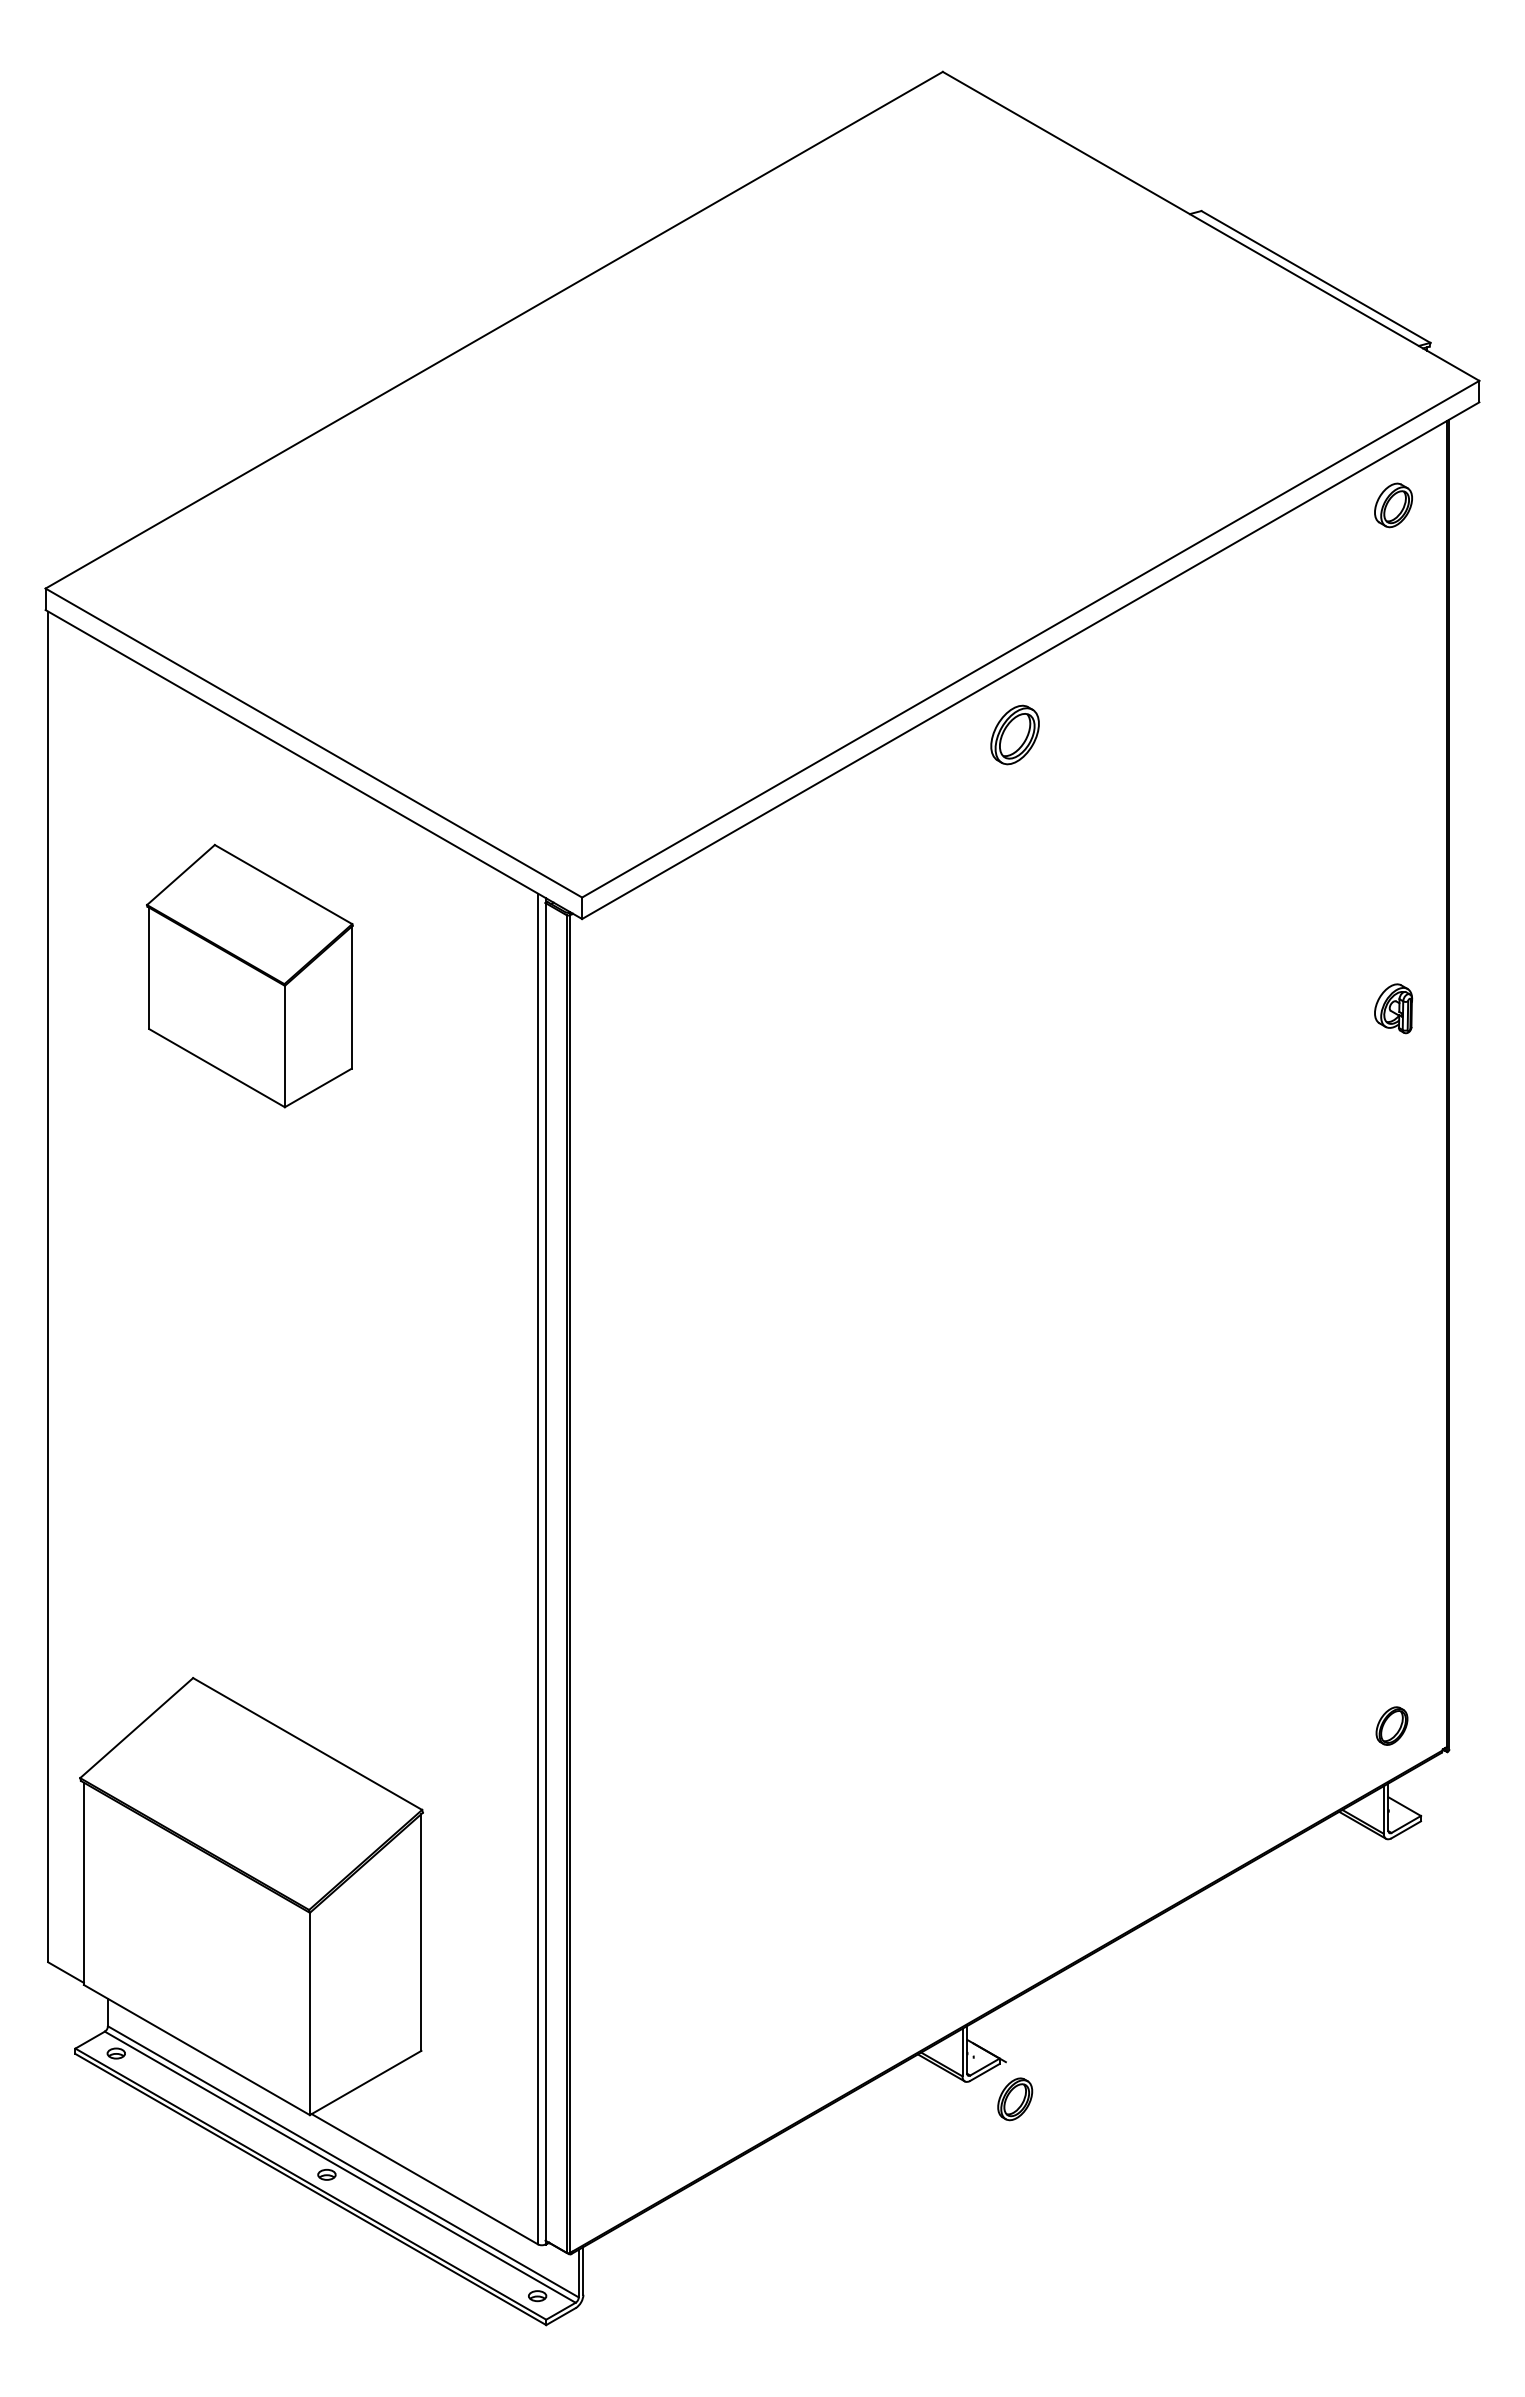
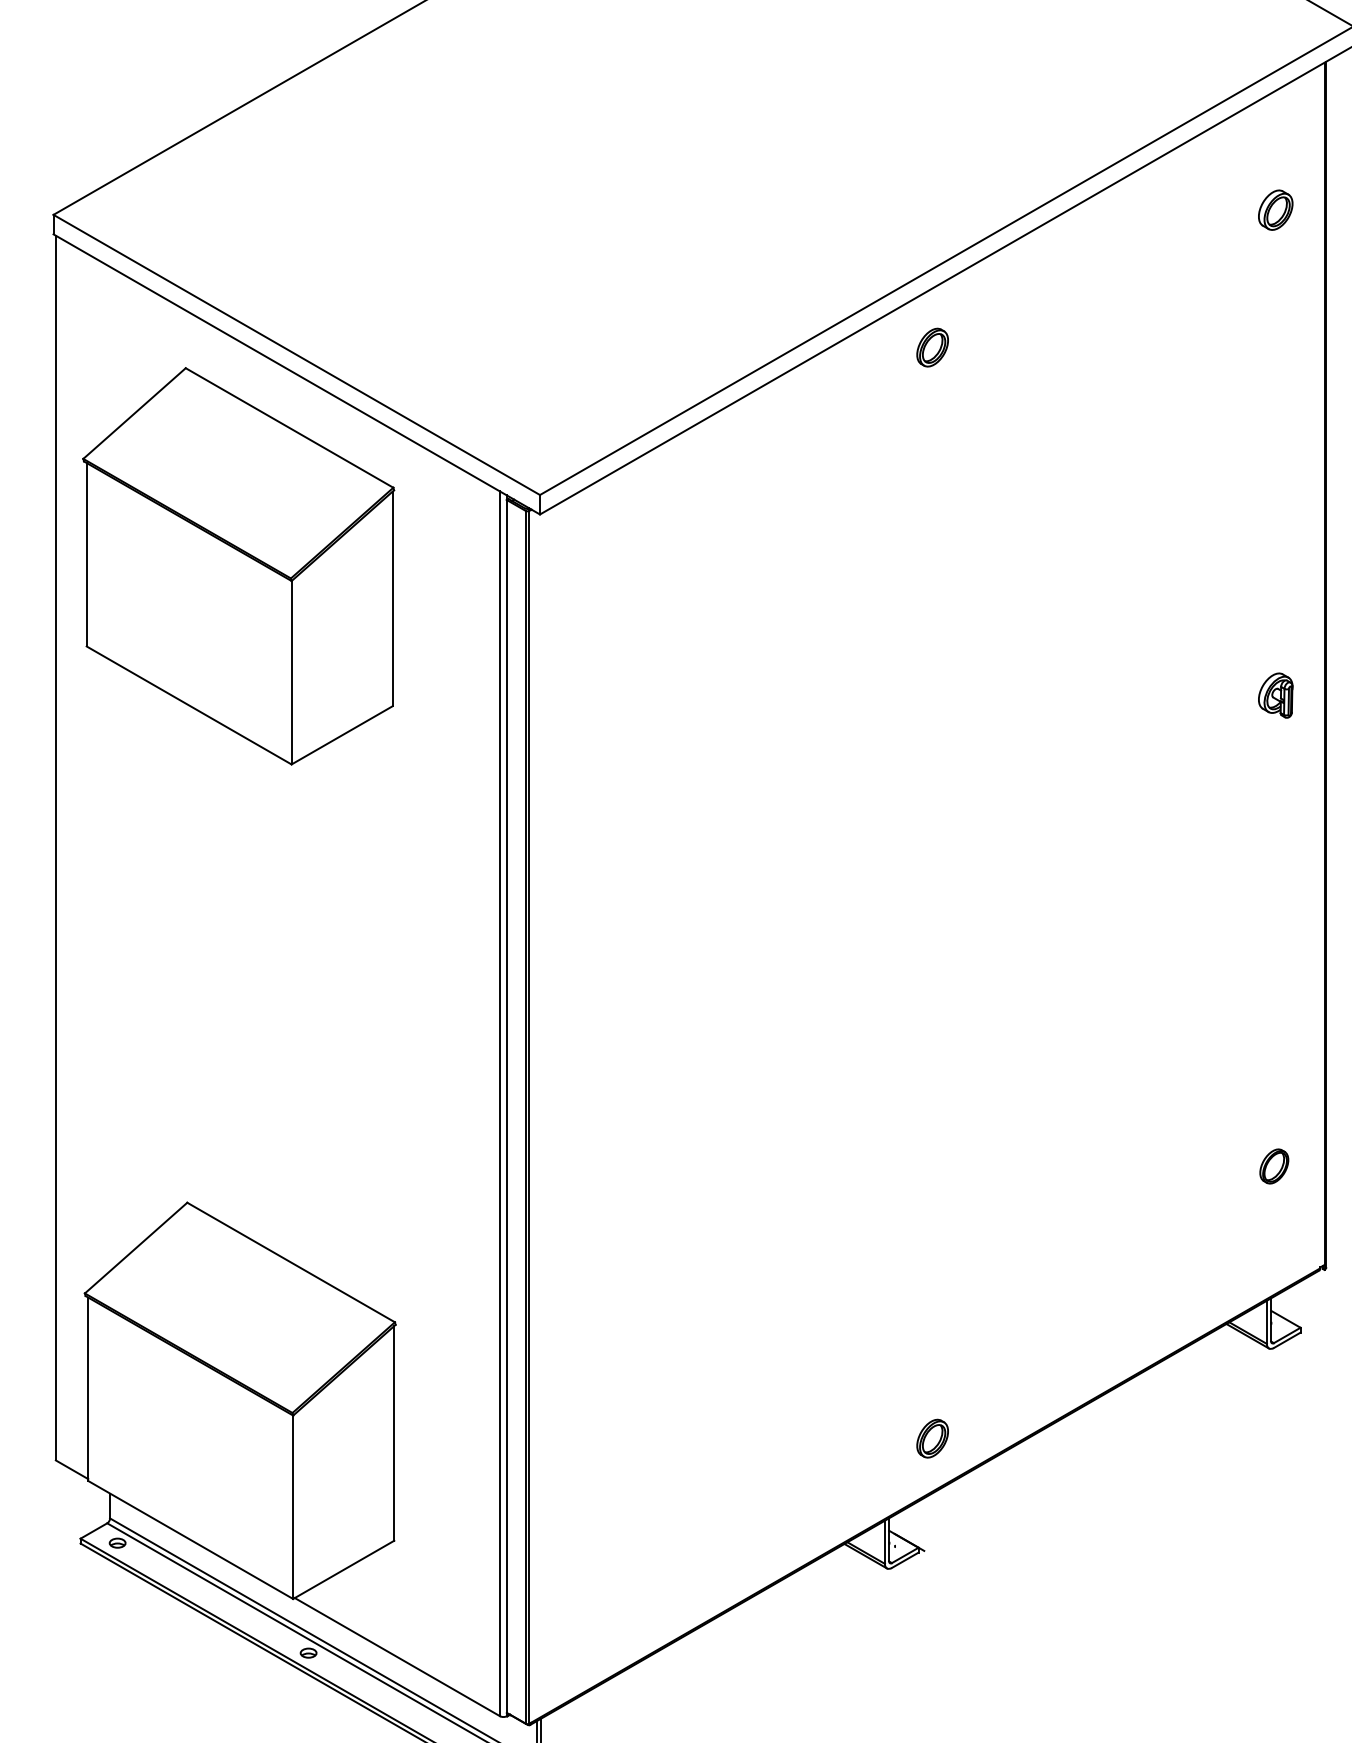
part: (1393, 505) -> (1275, 210), moved
part: (1015, 734) -> (932, 347), size x0.71
part: (249, 975) -> (238, 565), size x1.67
part: (1393, 1008) -> (1275, 695), moved
part: (1391, 1725) -> (1273, 1165), moved
part: (1015, 2099) -> (932, 1438), moved

